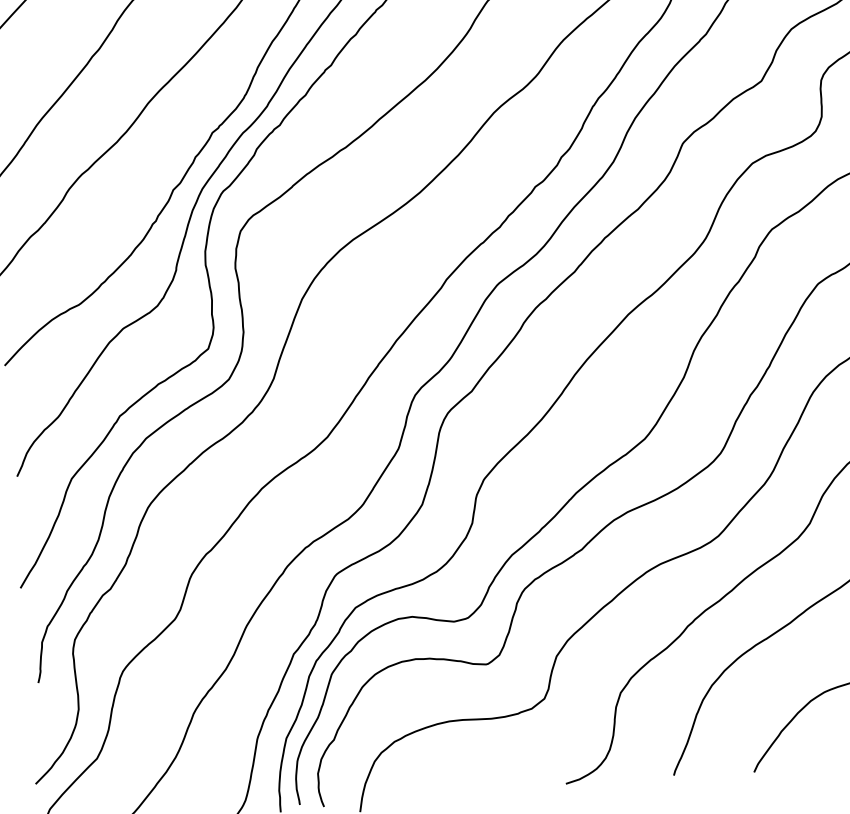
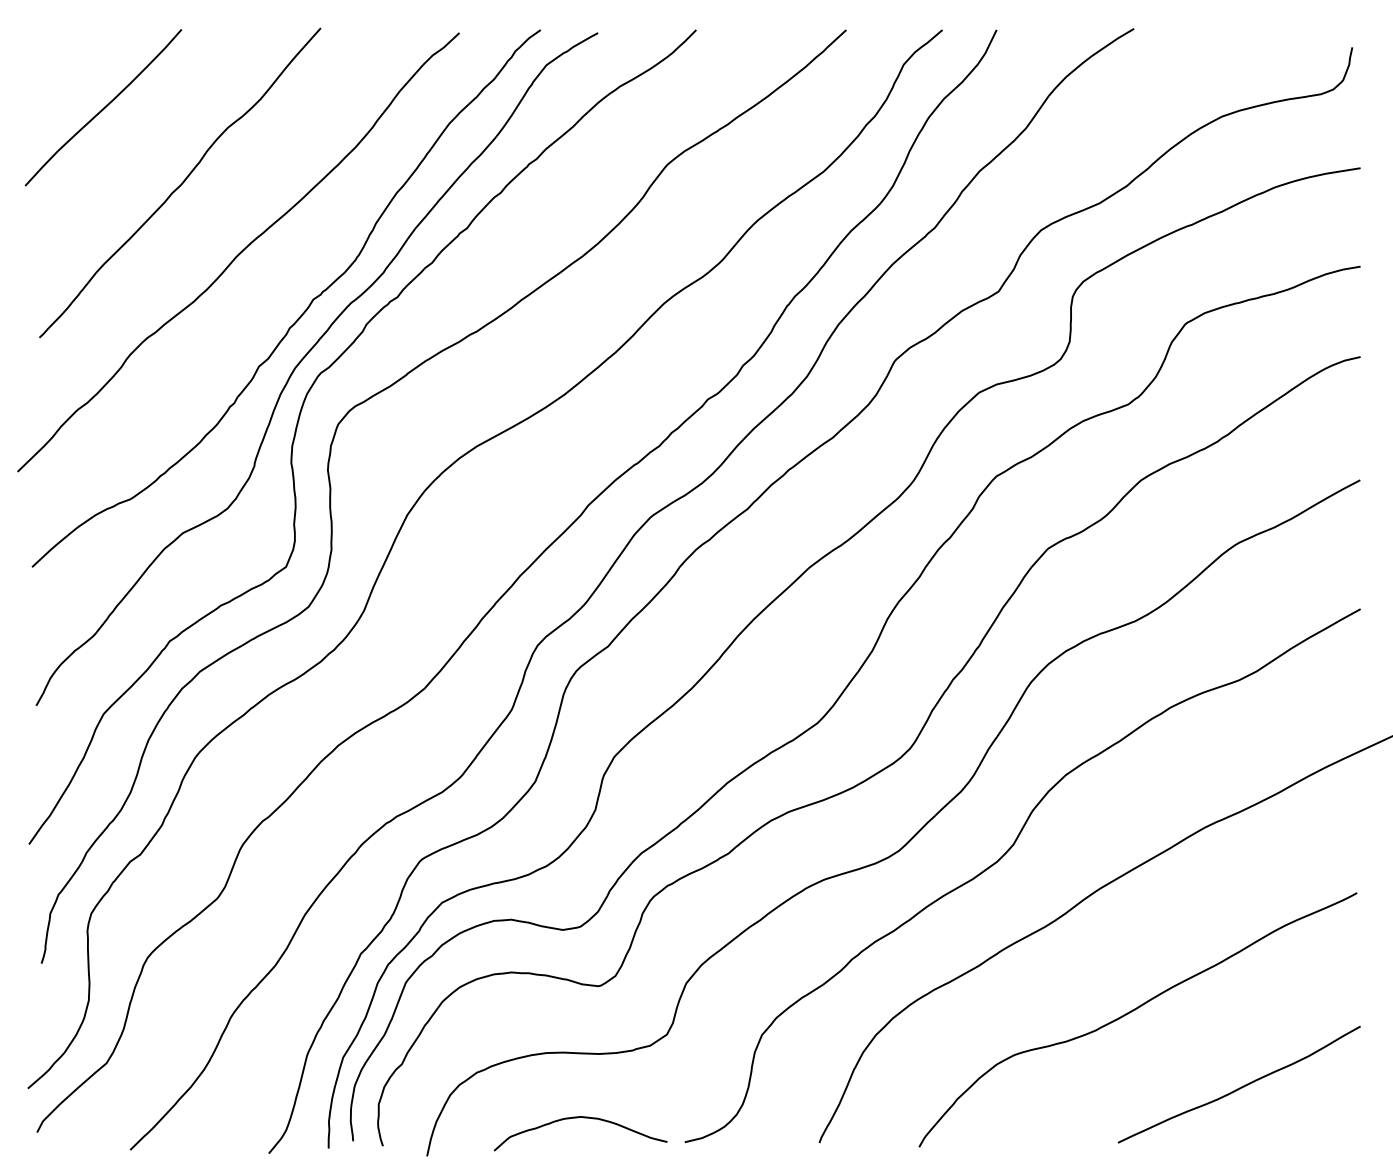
curve: (479, 771) -> (578, 1118), added

